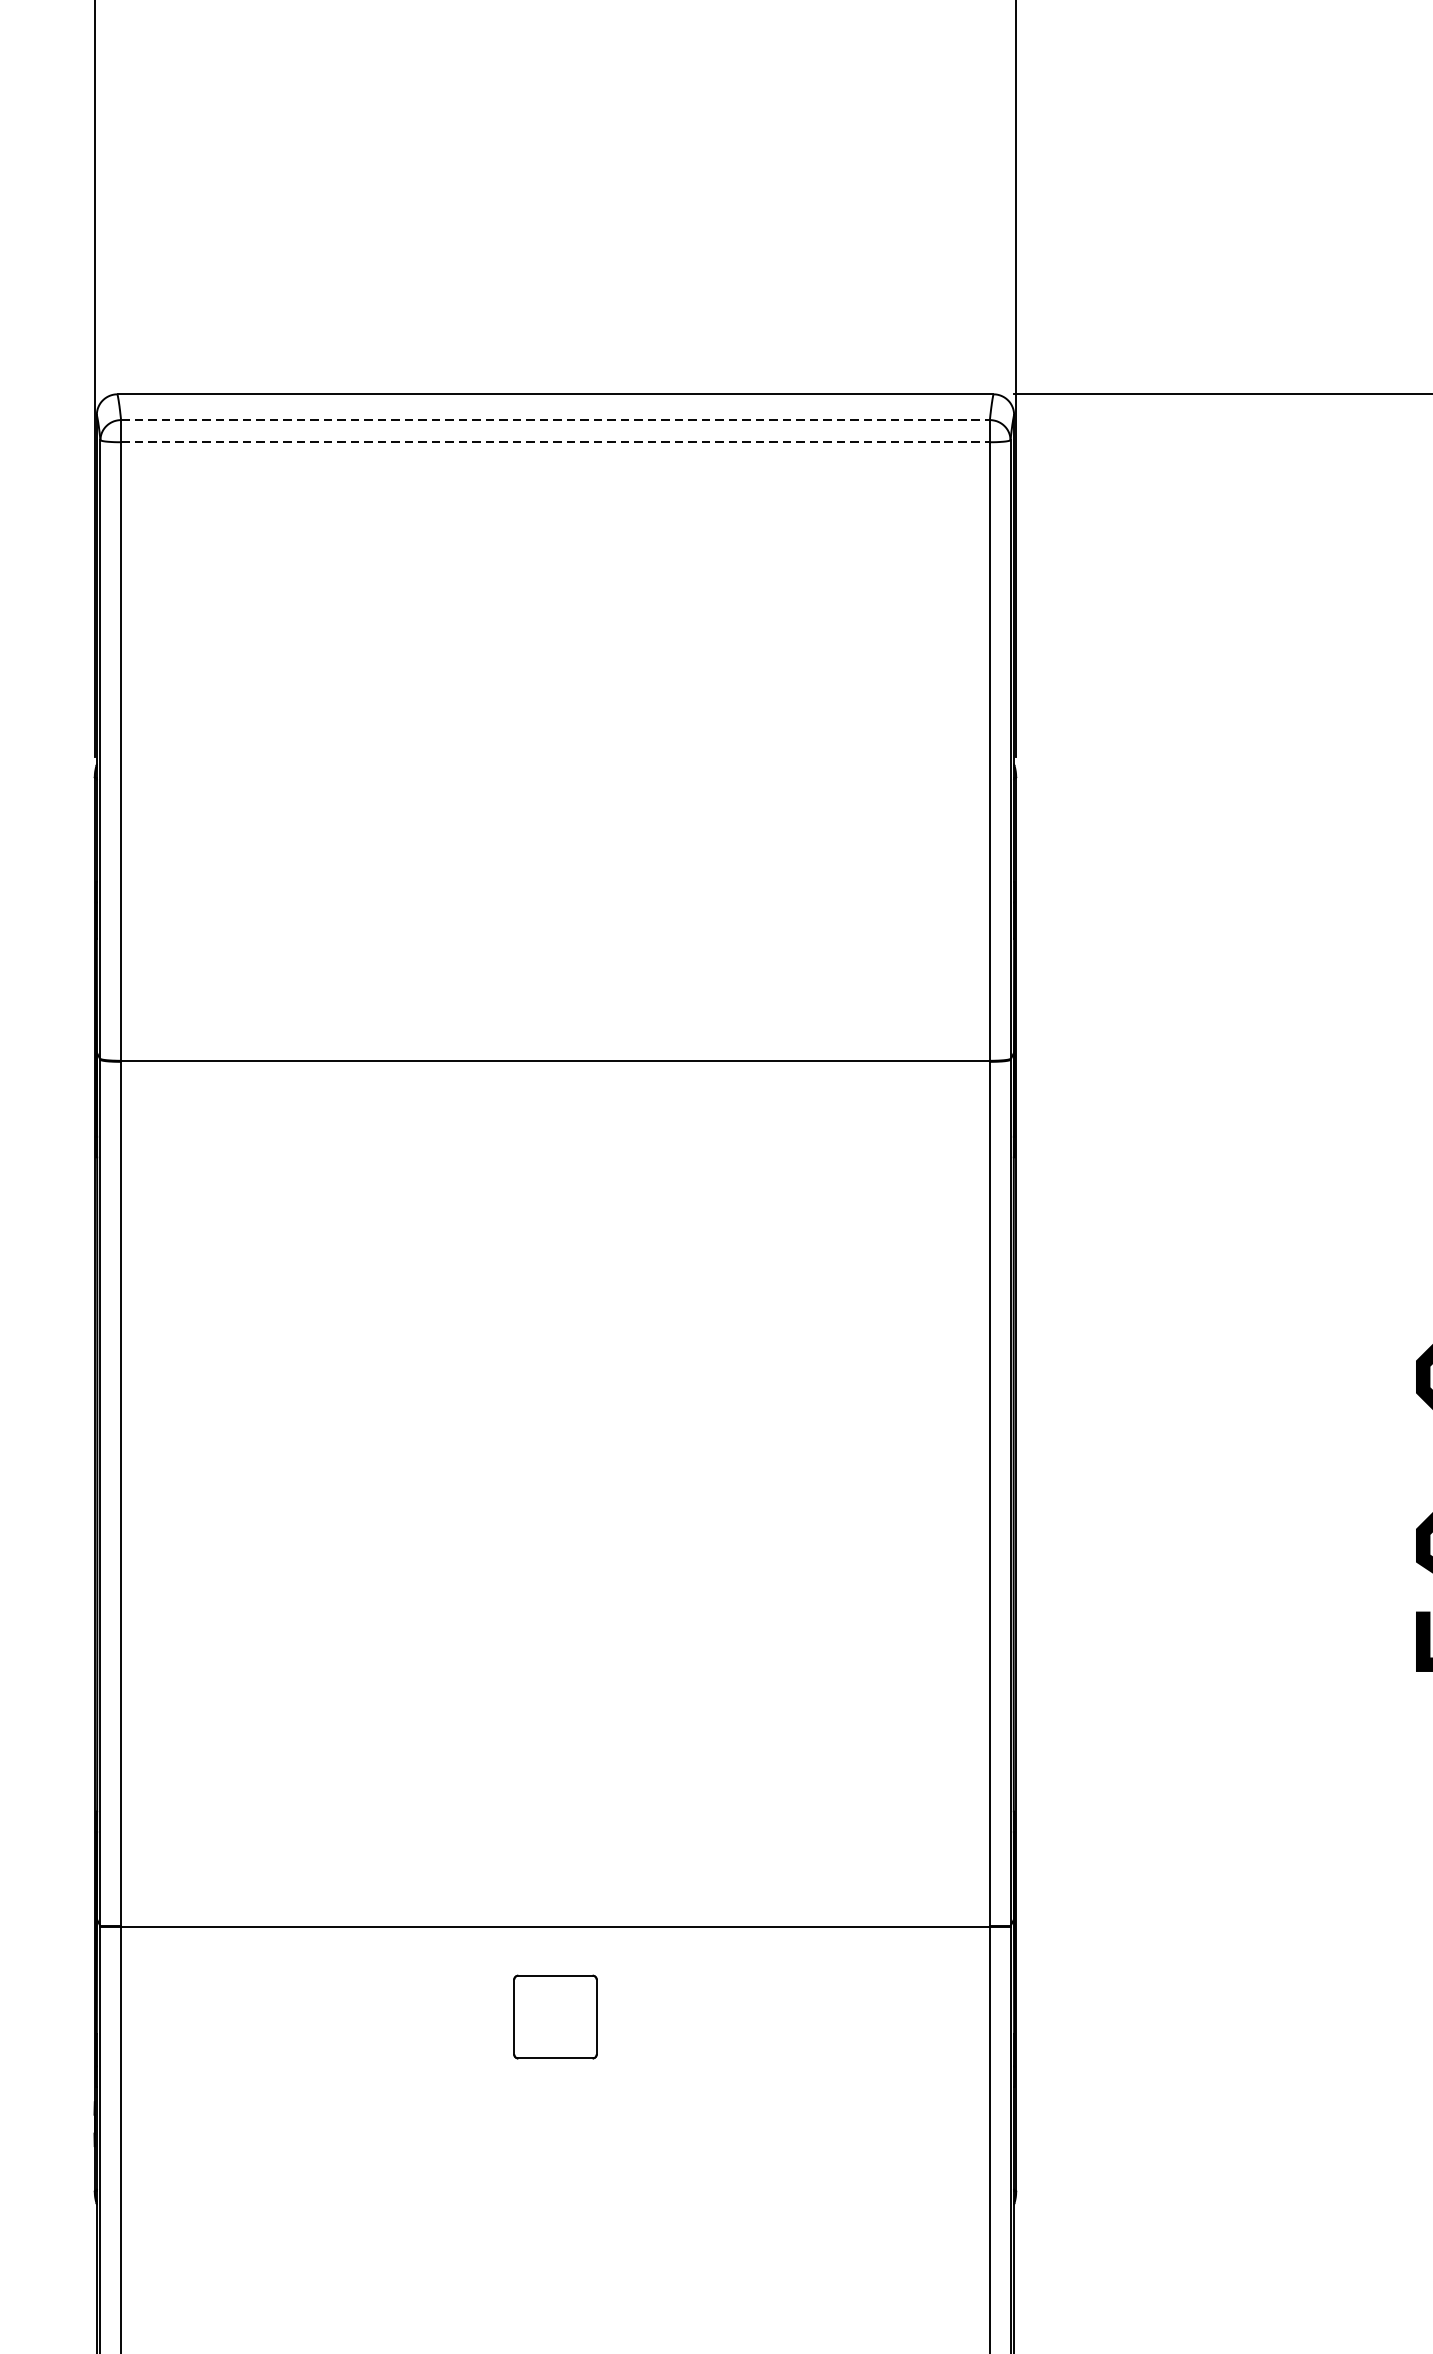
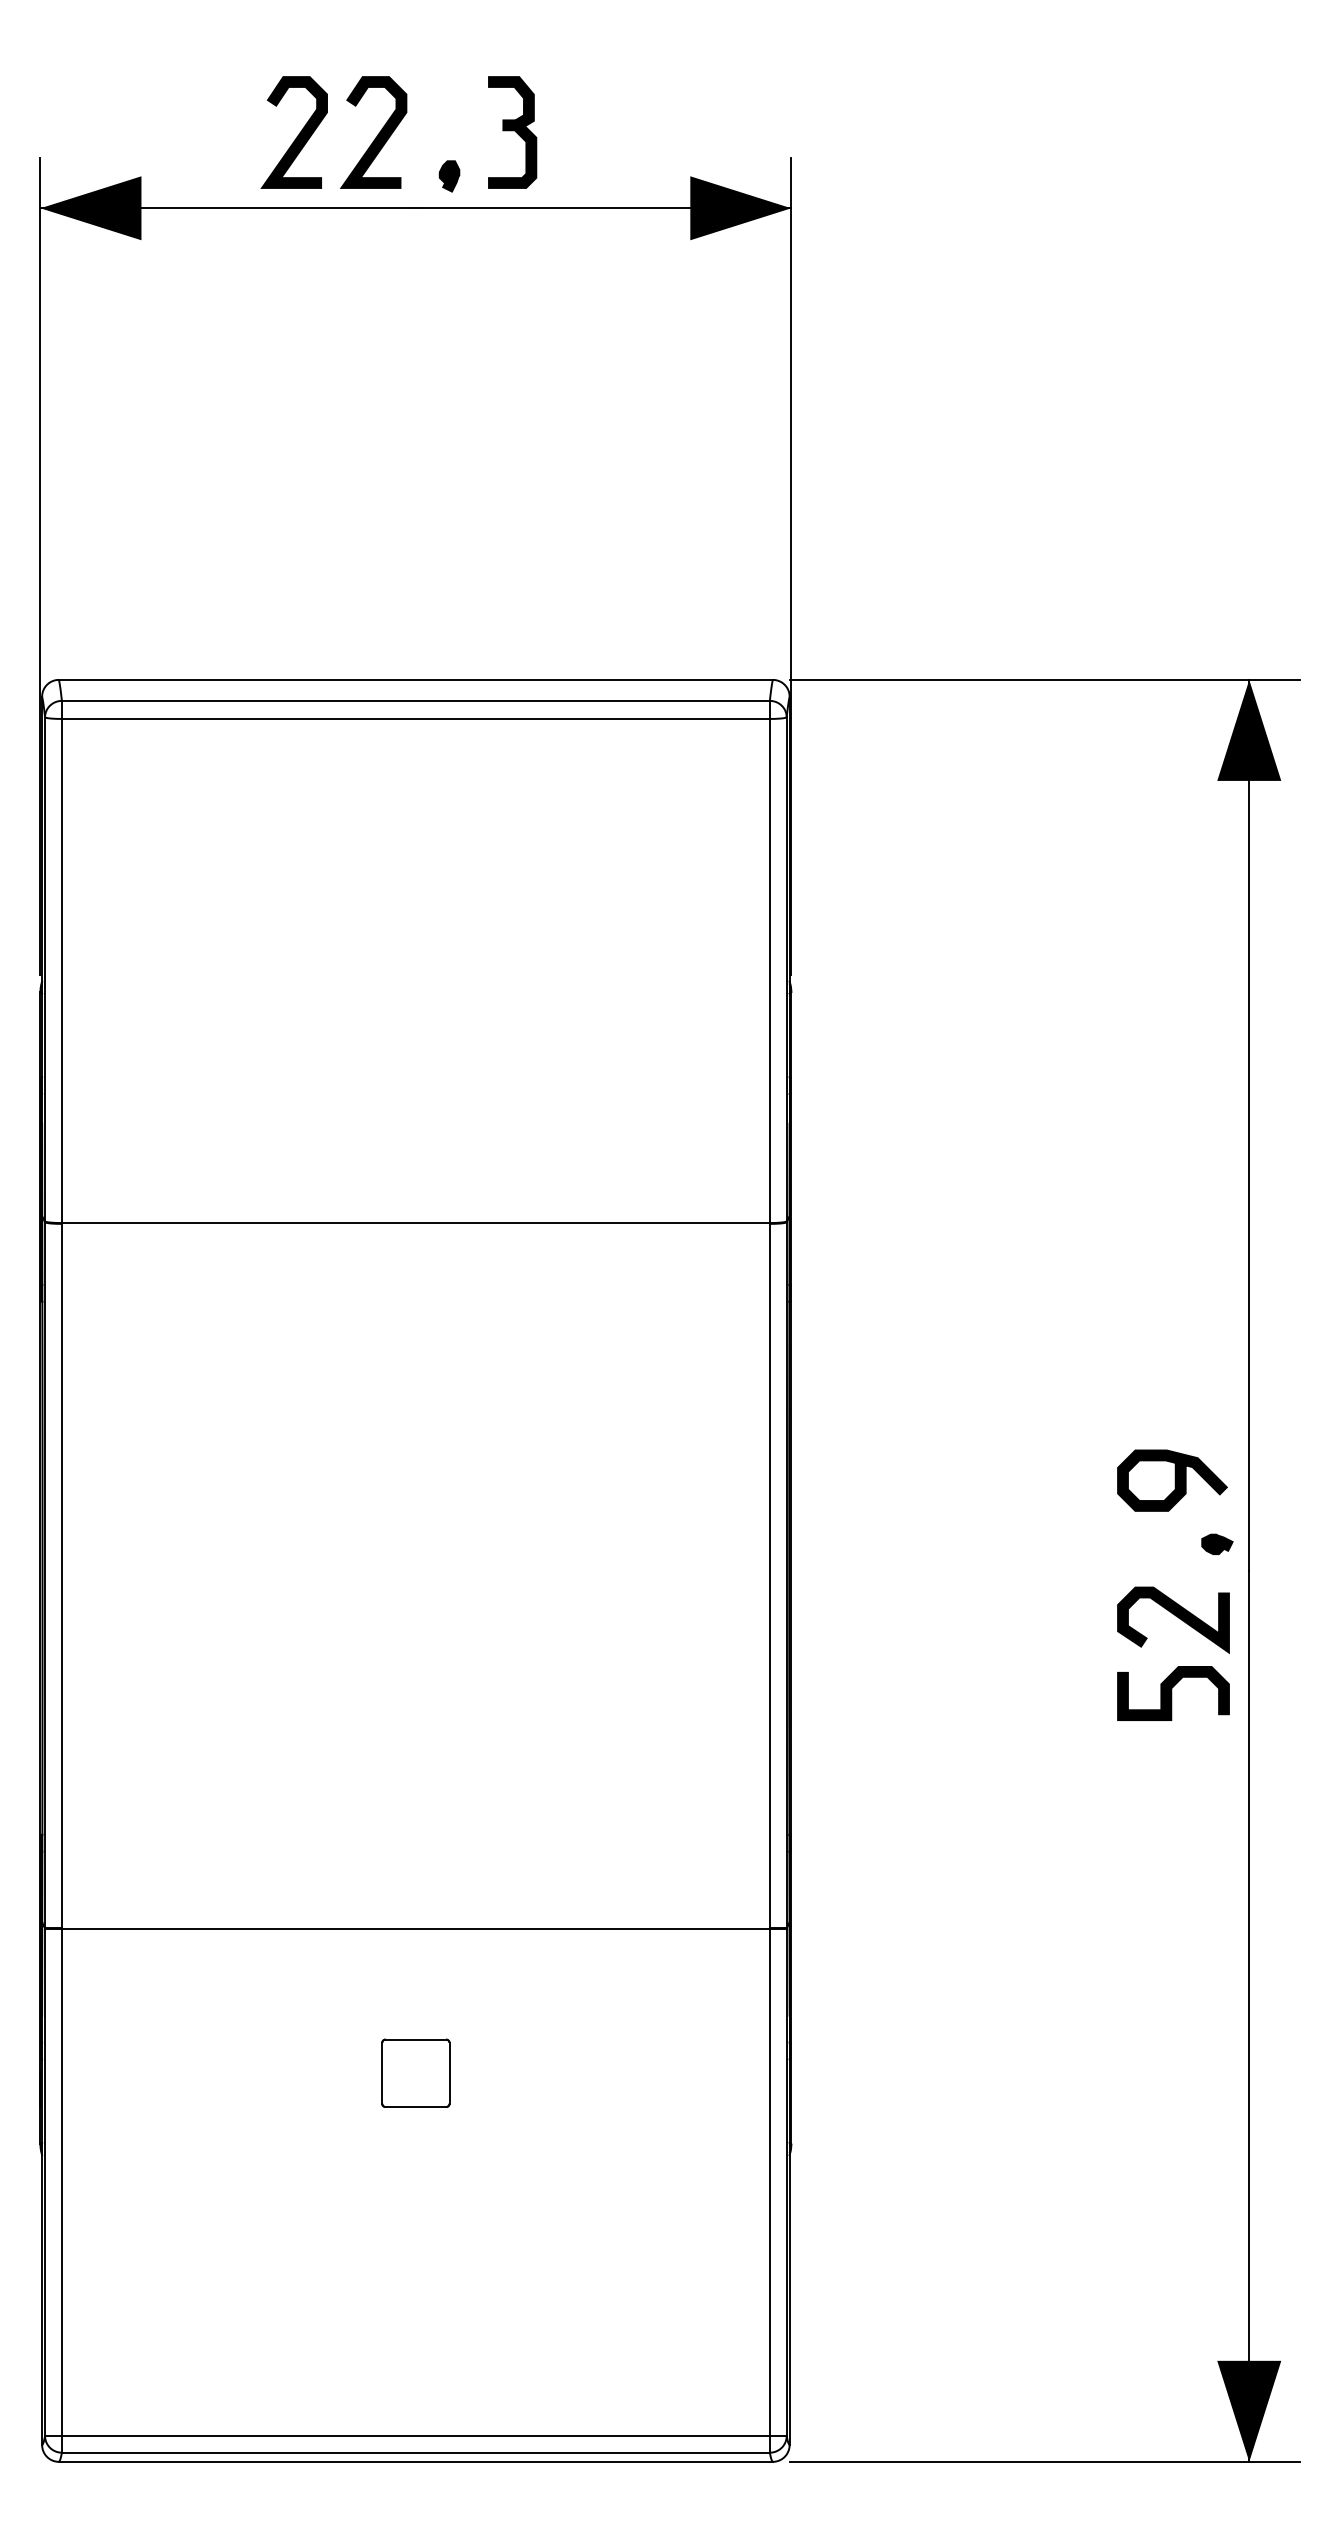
line: (555, 419) -> (415, 700), dashed -> solid
line: (555, 441) -> (415, 718), dashed -> solid
part: (555, 2016) -> (415, 2072), moved

